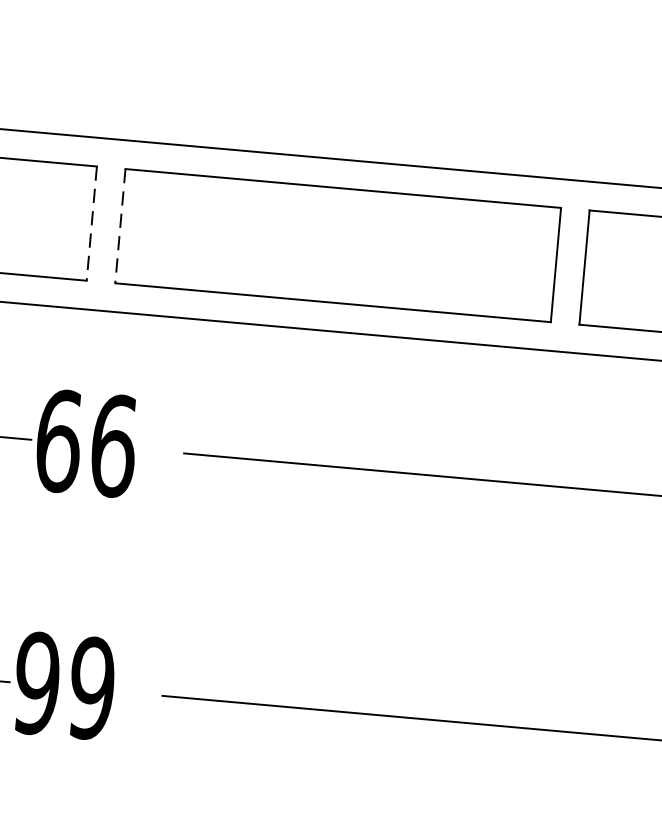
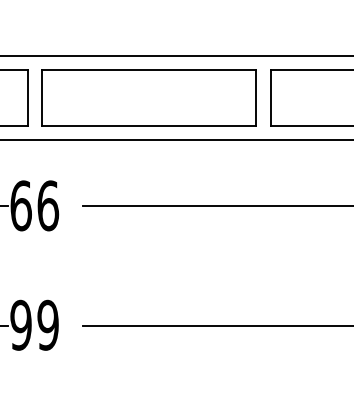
line: (91, 224) -> (27, 98), dashed -> solid
line: (119, 226) -> (41, 98), dashed -> solid

